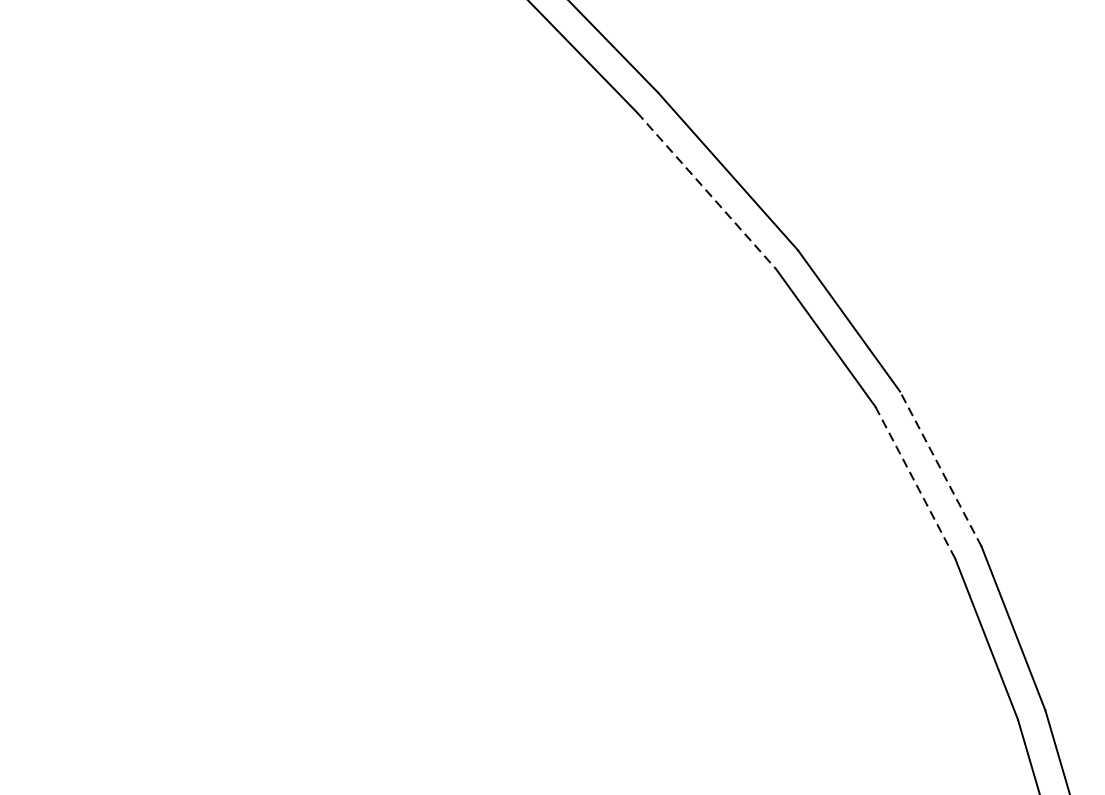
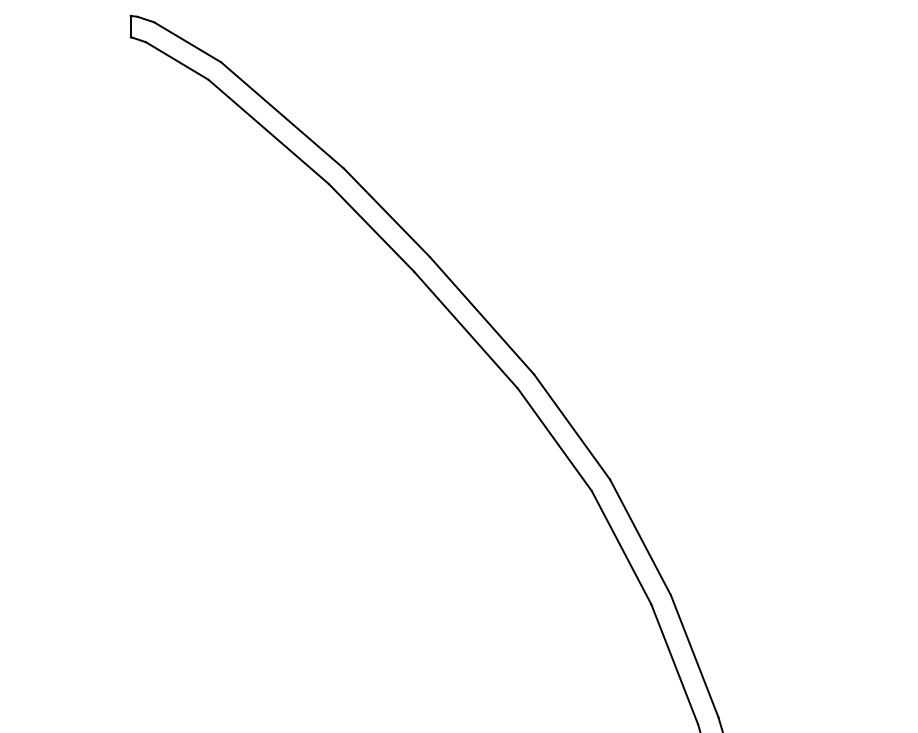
line: (707, 191) -> (466, 330), dashed -> solid
line: (940, 469) -> (640, 537), dashed -> solid
line: (915, 482) -> (621, 547), dashed -> solid

